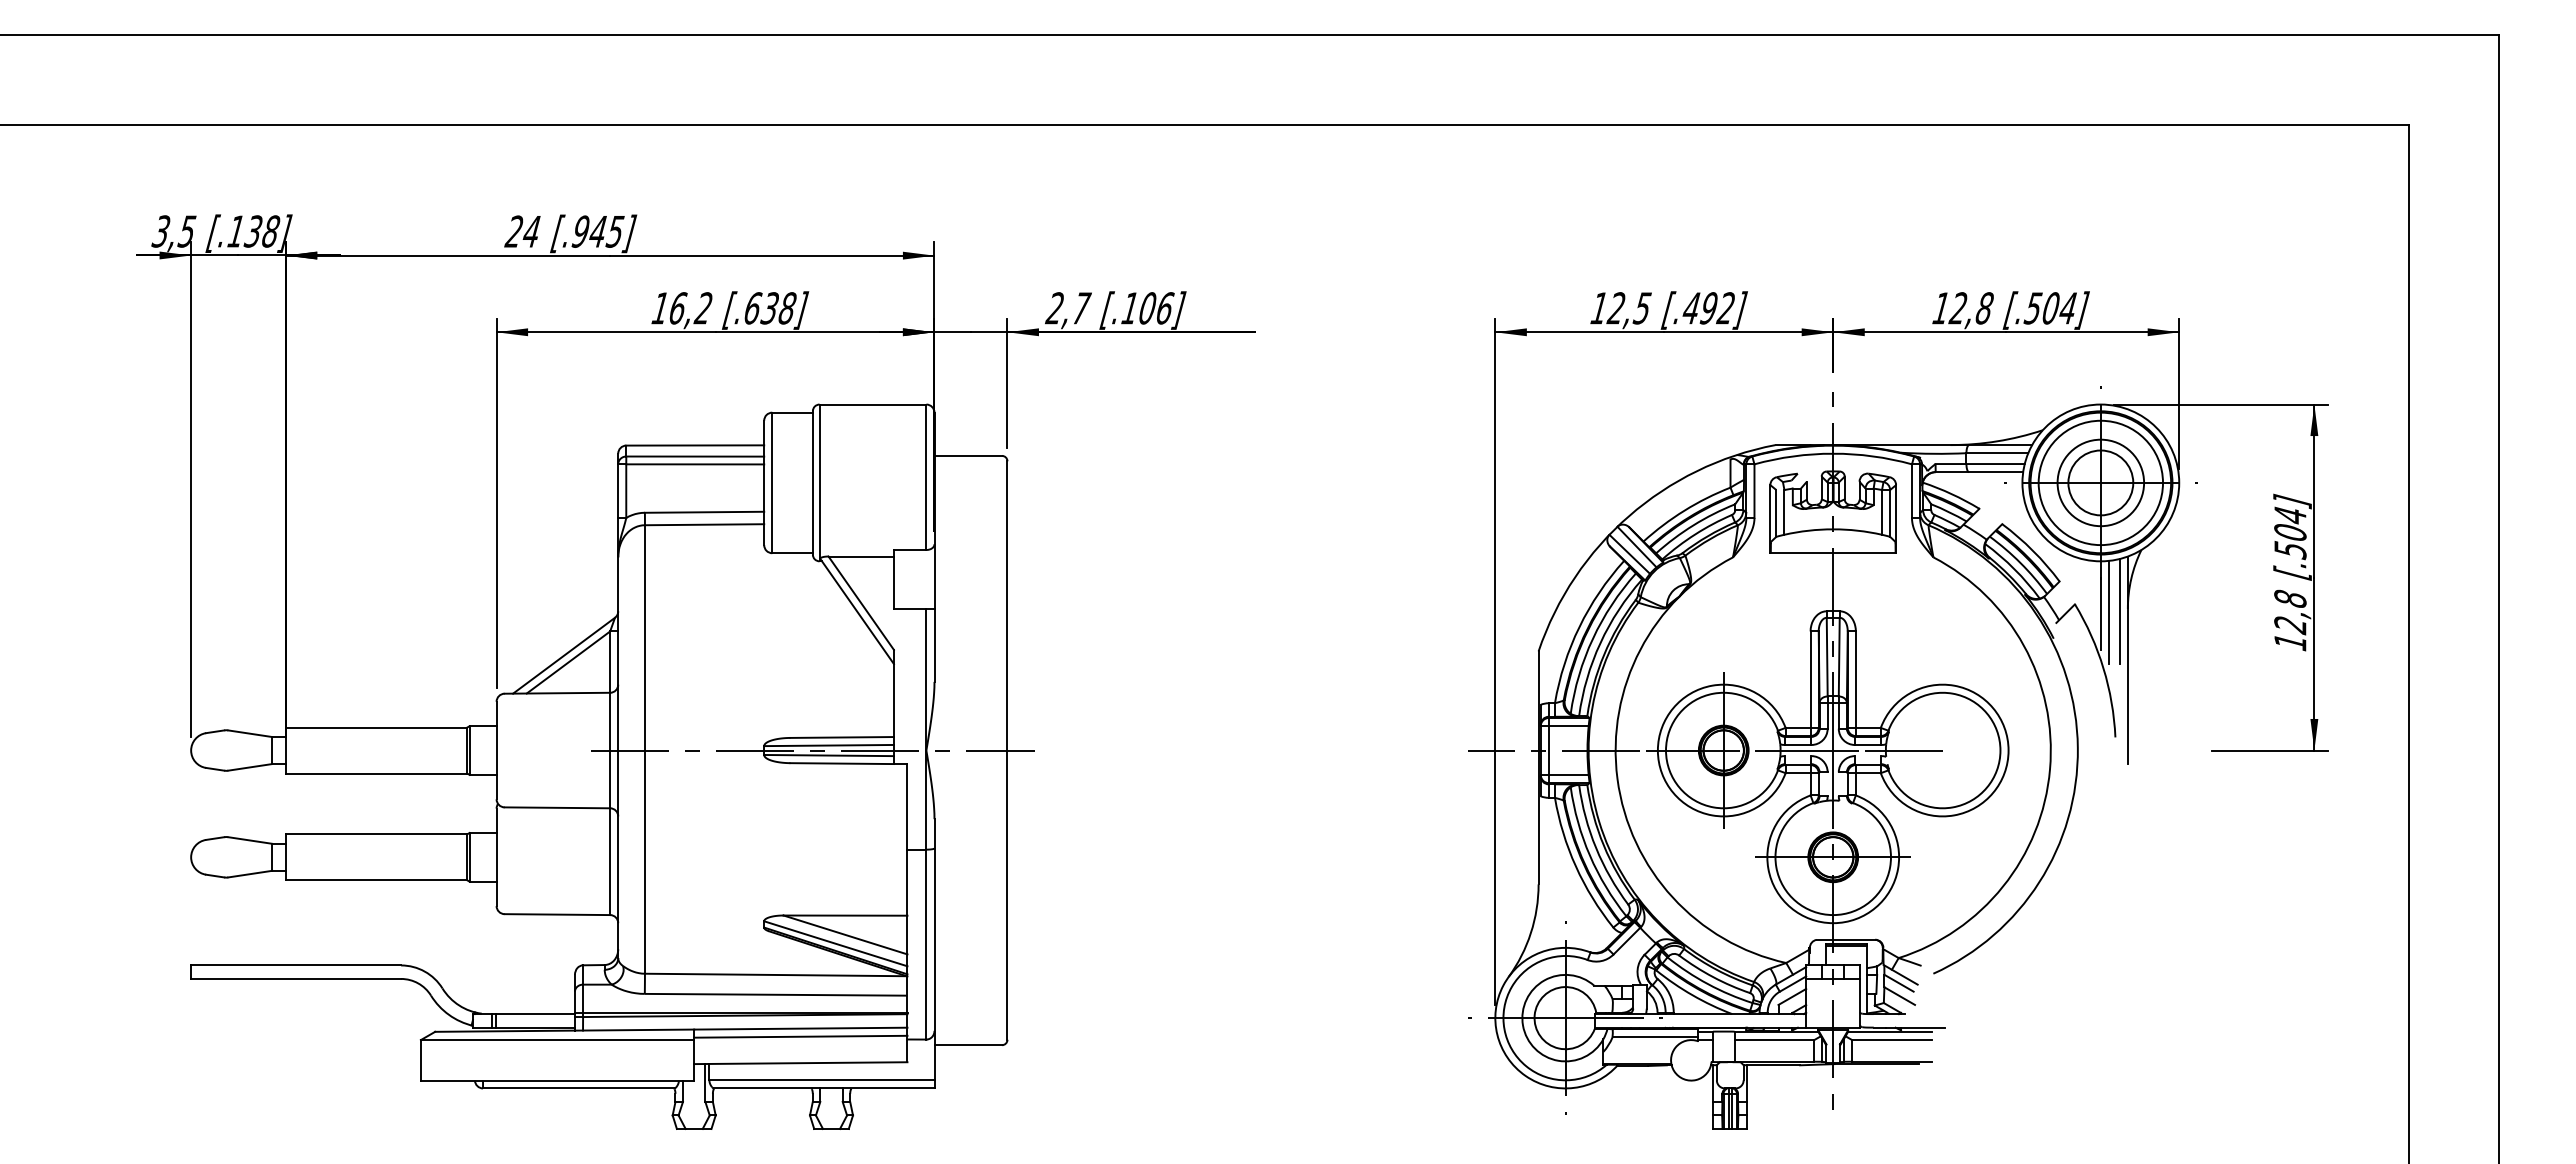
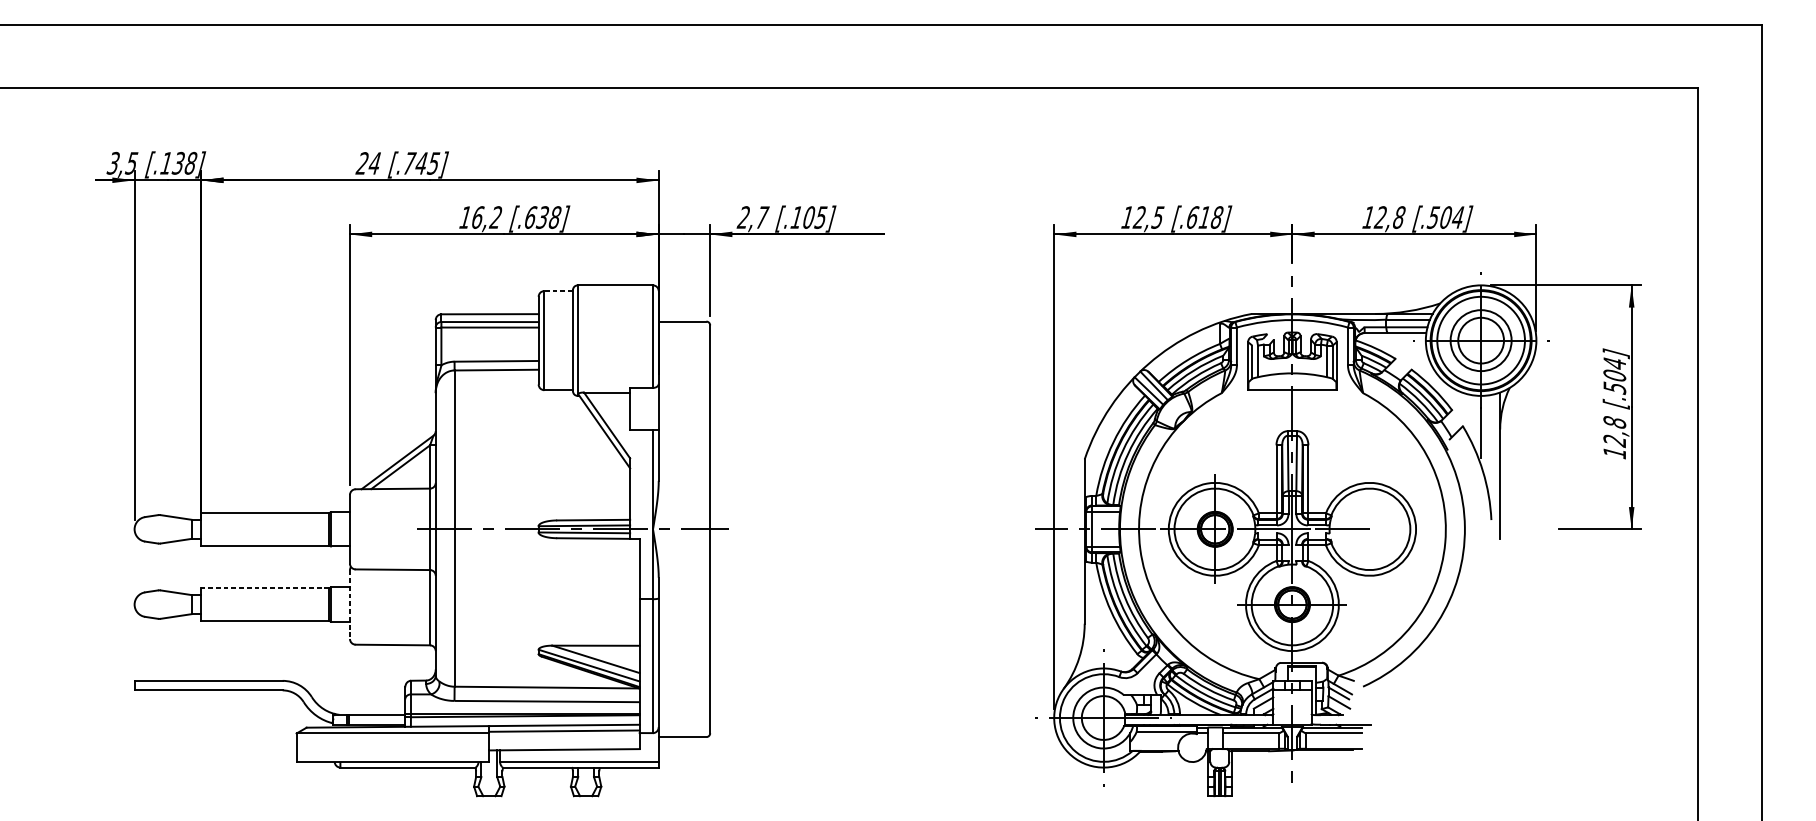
text: (581, 231) -> (409, 163), [.945] -> [.745]
text: (1164, 308) -> (820, 217), [.106] -> [.105]
text: (1708, 308) -> (1204, 217), [.492] -> [.618]
line: (792, 412) -> (558, 290), solid -> dashed
line: (2119, 611) -> (1494, 431), removed
line: (2108, 612) -> (1486, 432), removed
line: (376, 834) -> (265, 588), solid -> dashed
line: (496, 857) -> (349, 604), solid -> dashed

